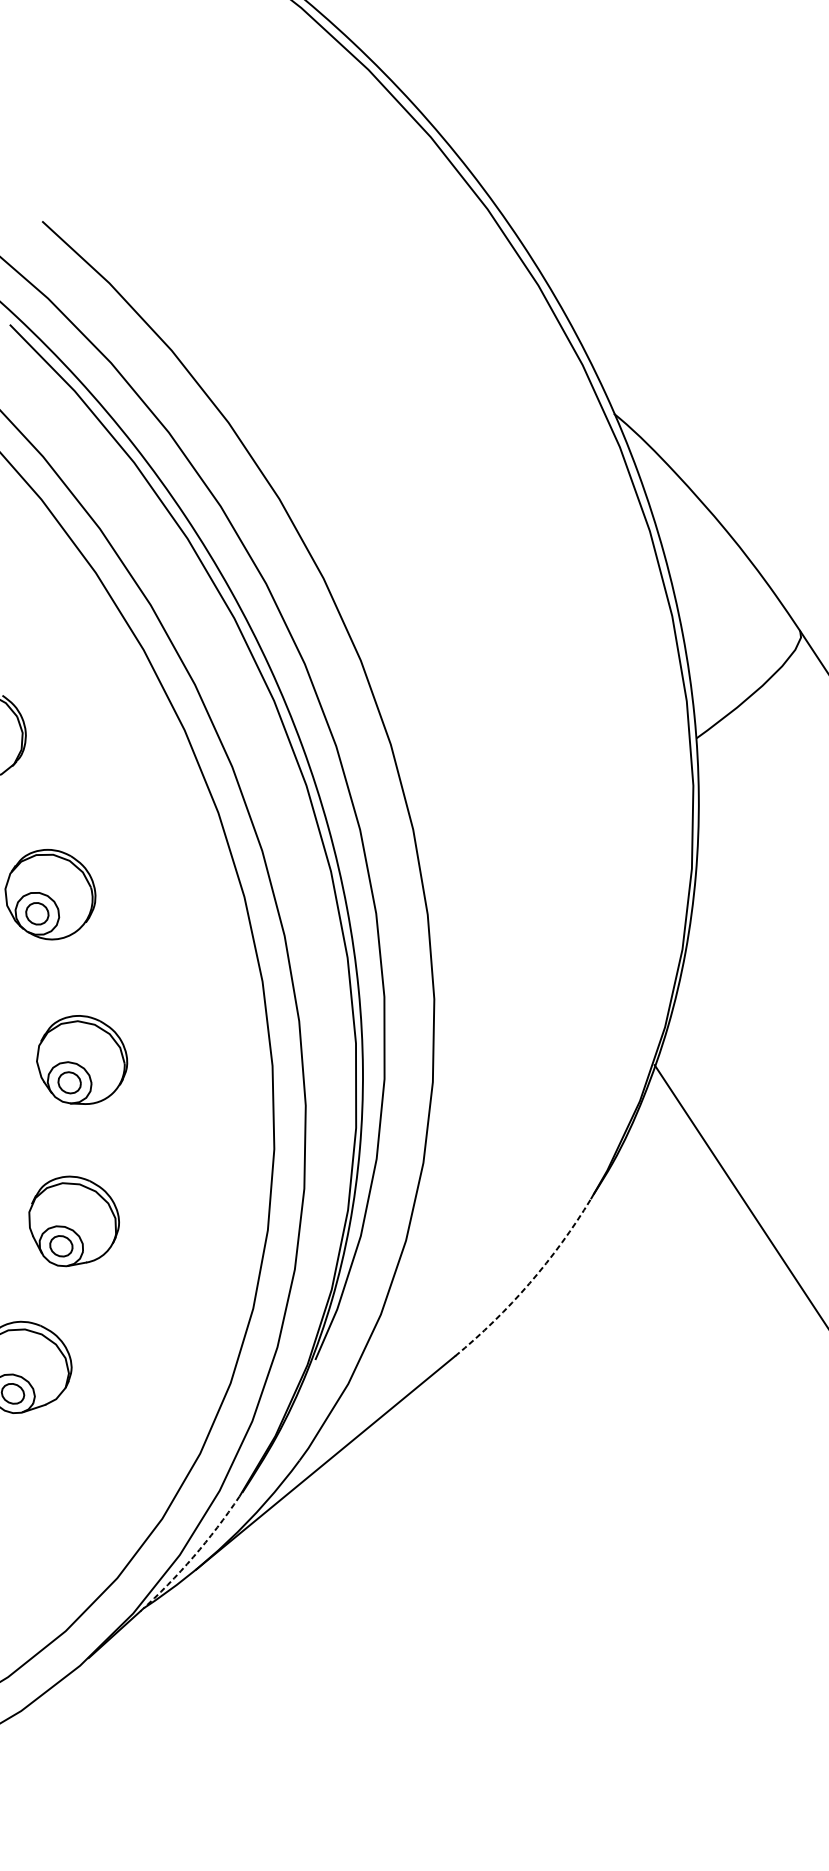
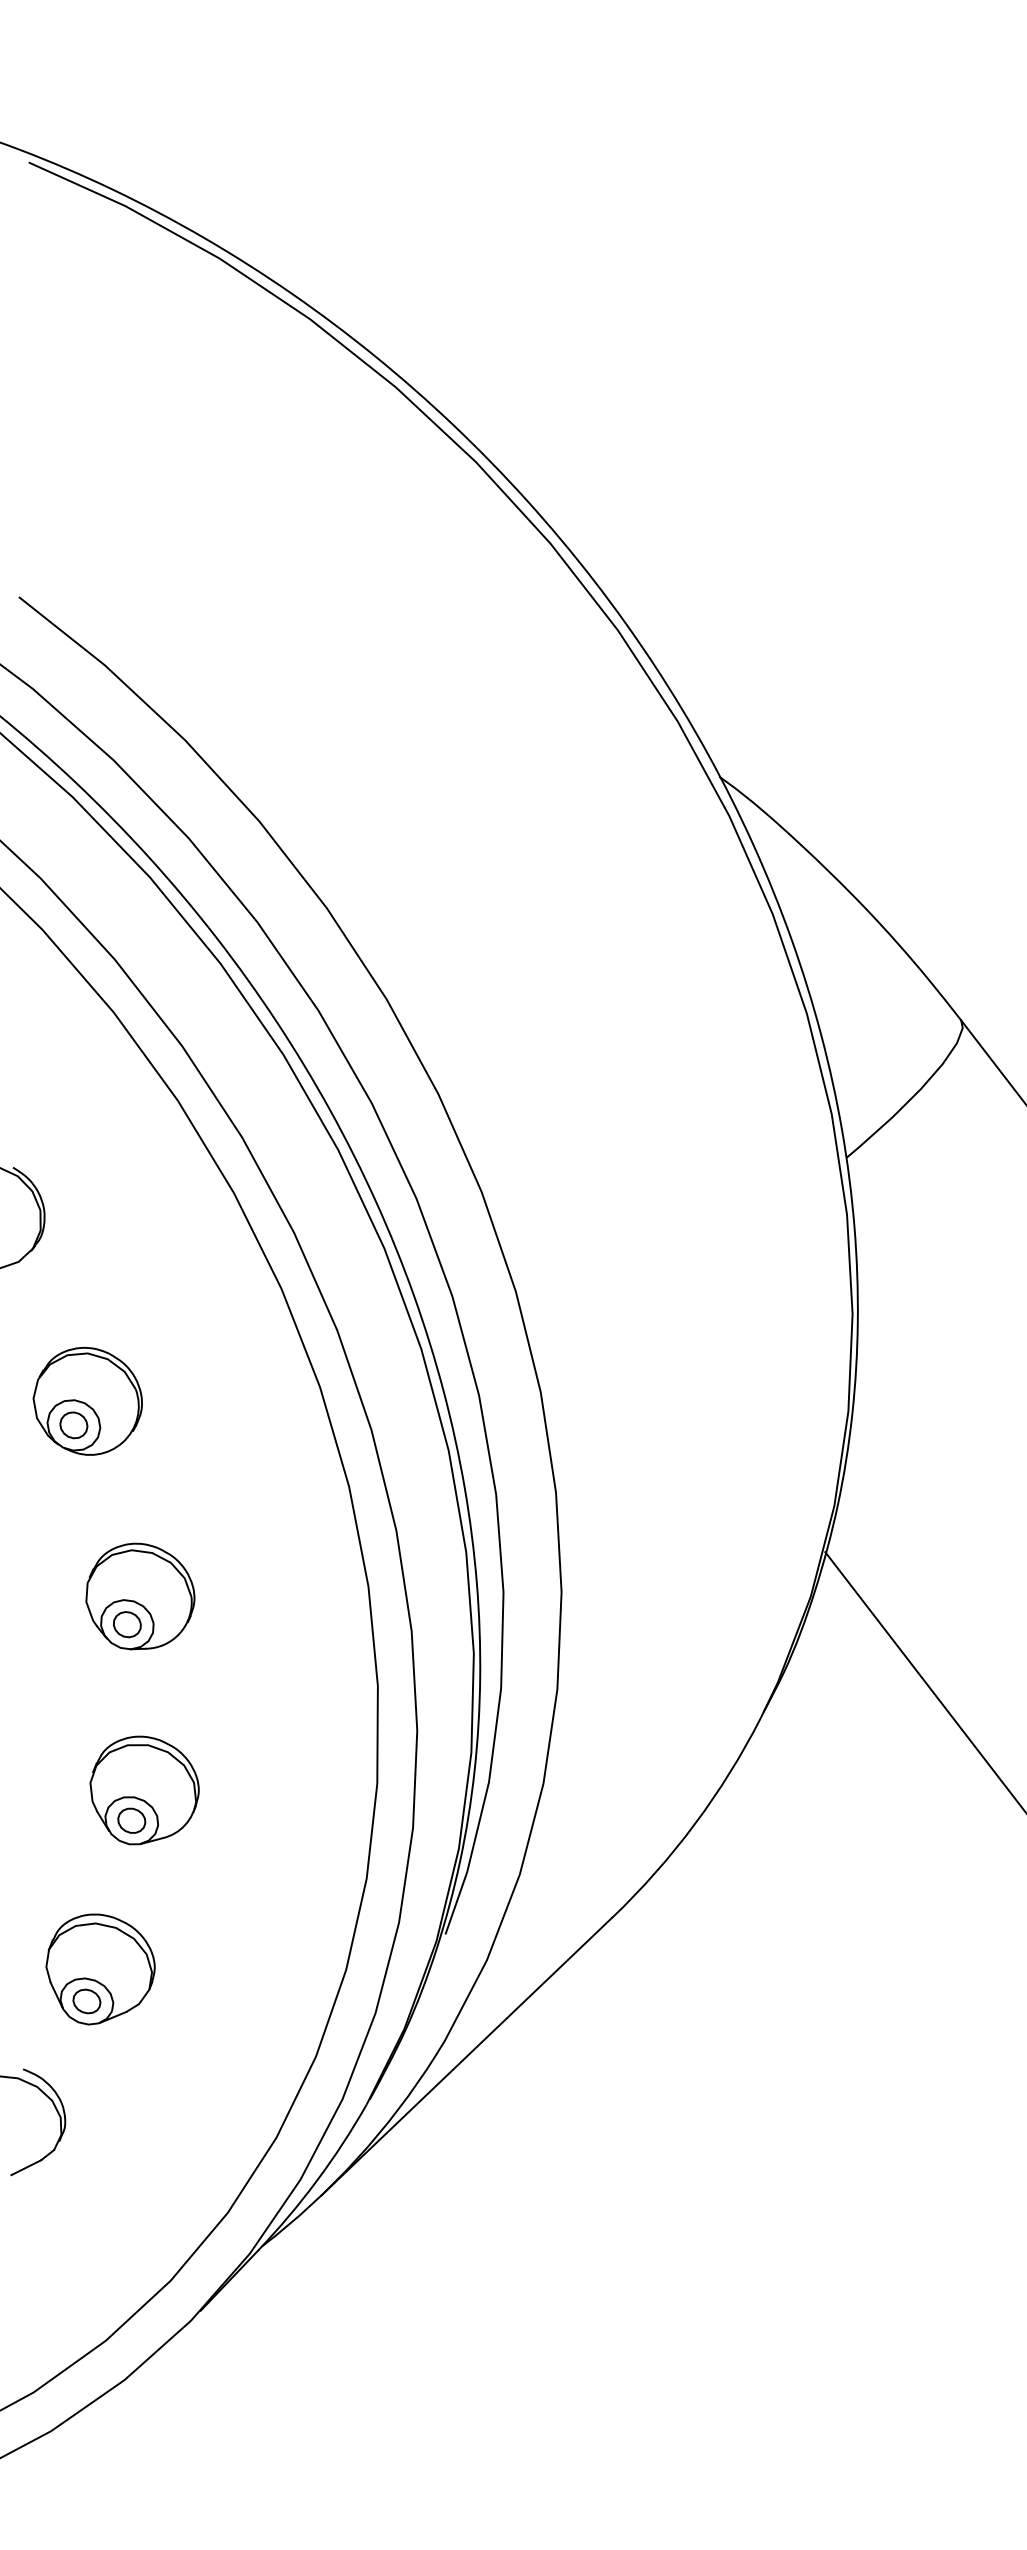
arc: (529, 1283) -> (694, 1824), dashed -> solid
arc: (193, 1556) -> (316, 2180), dashed -> solid

